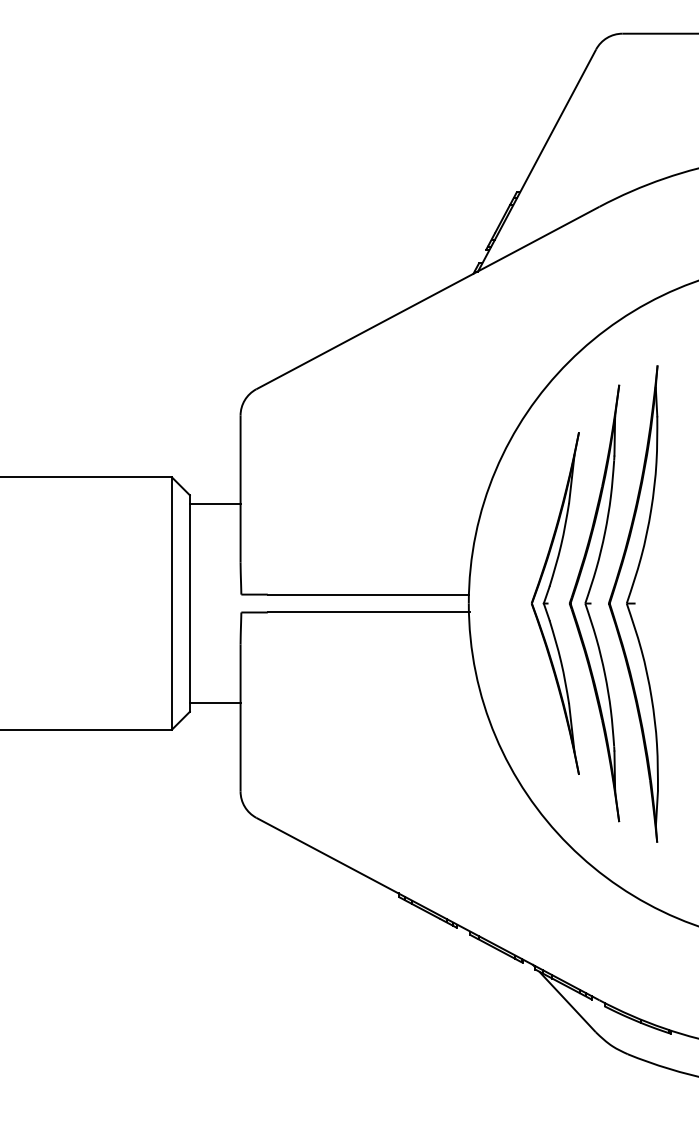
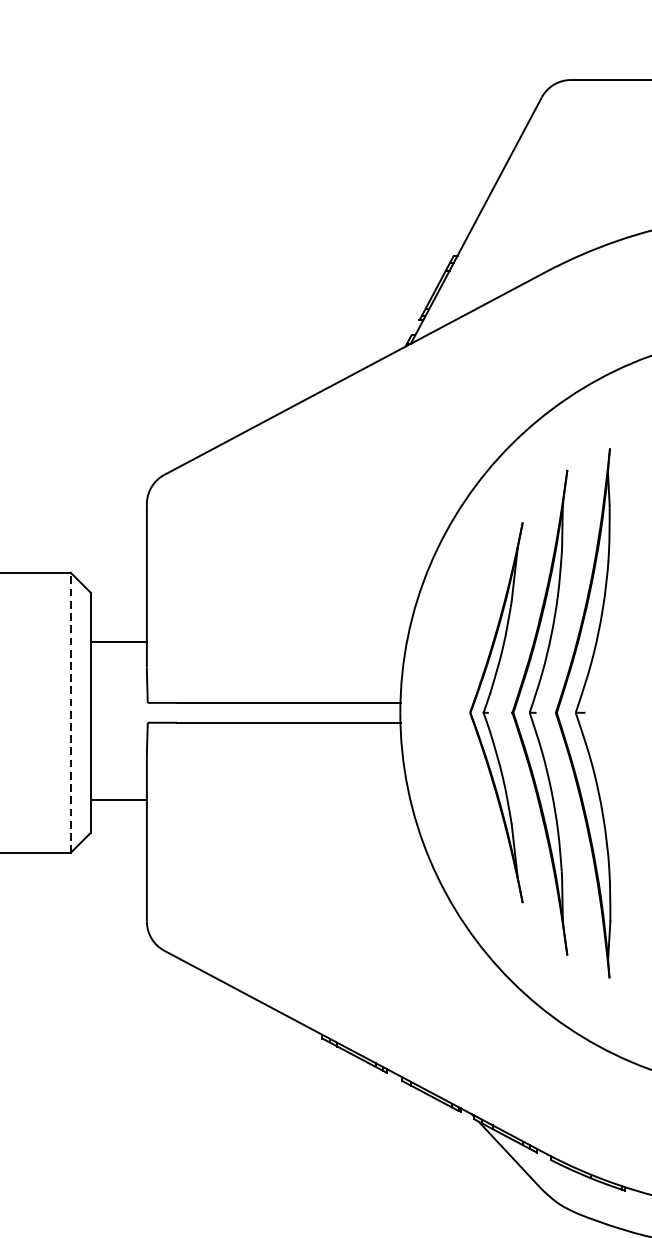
line: (214, 503) -> (117, 641), moved
line: (171, 603) -> (70, 712), solid -> dashed
line: (214, 703) -> (117, 800), moved

